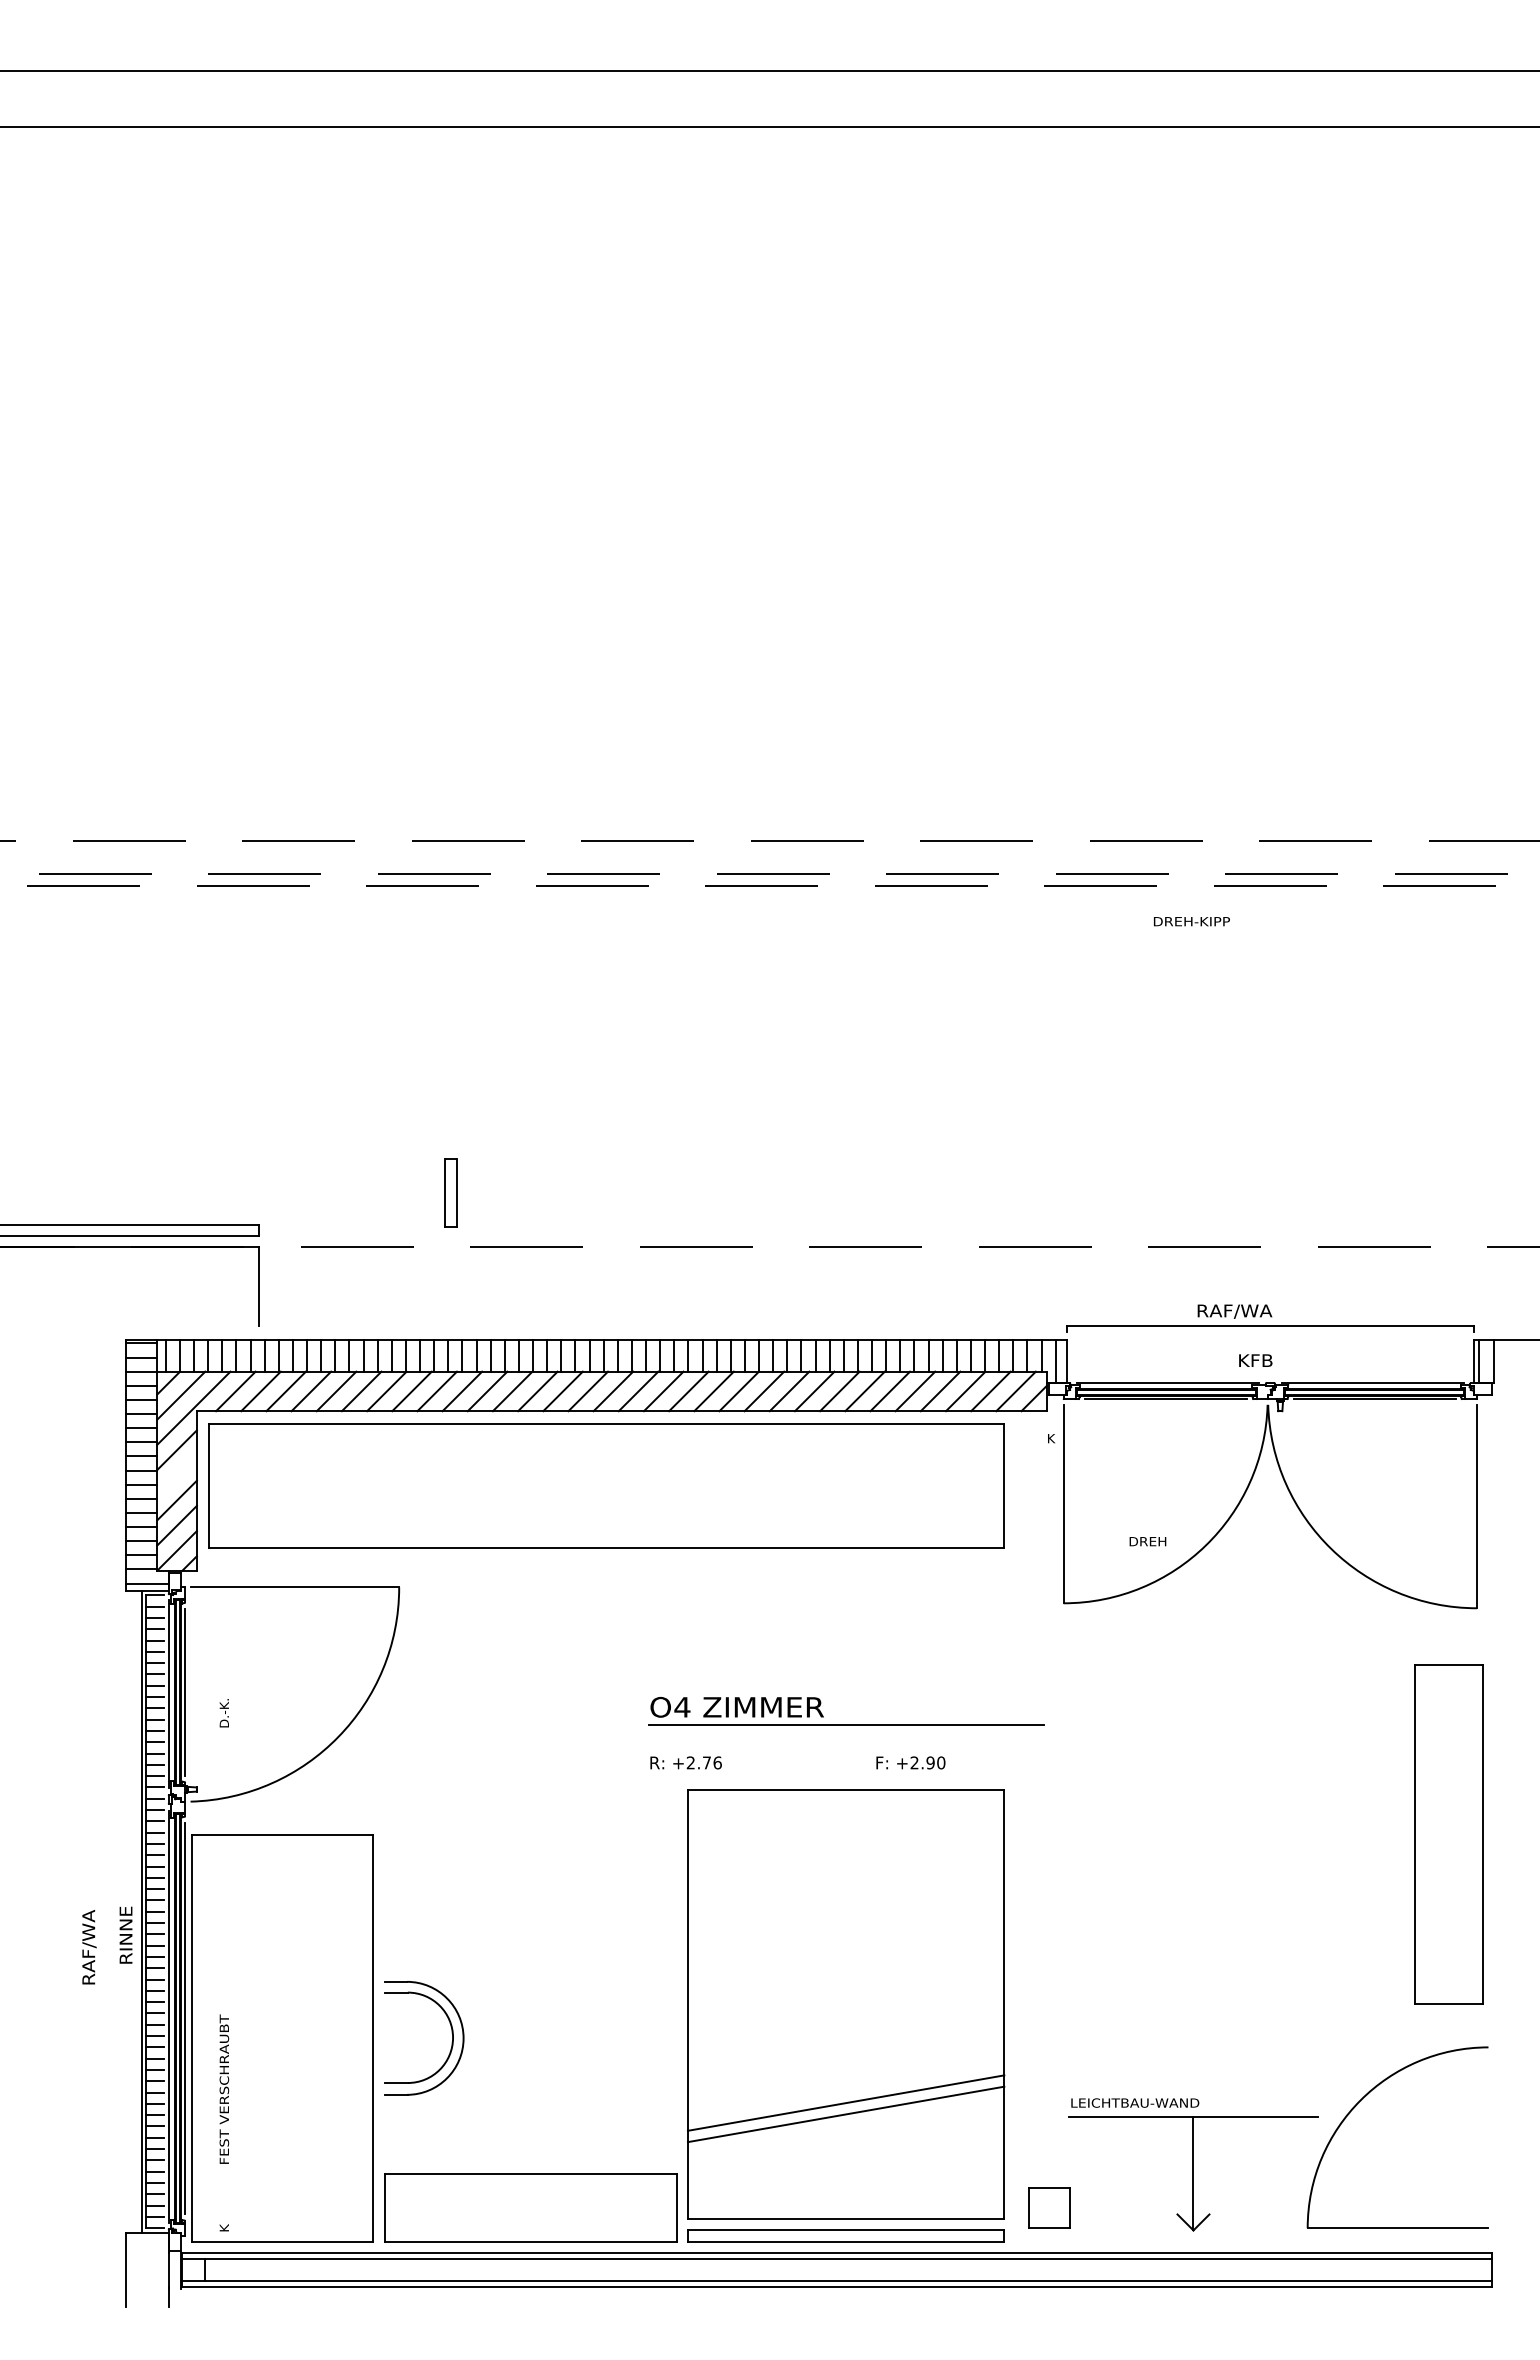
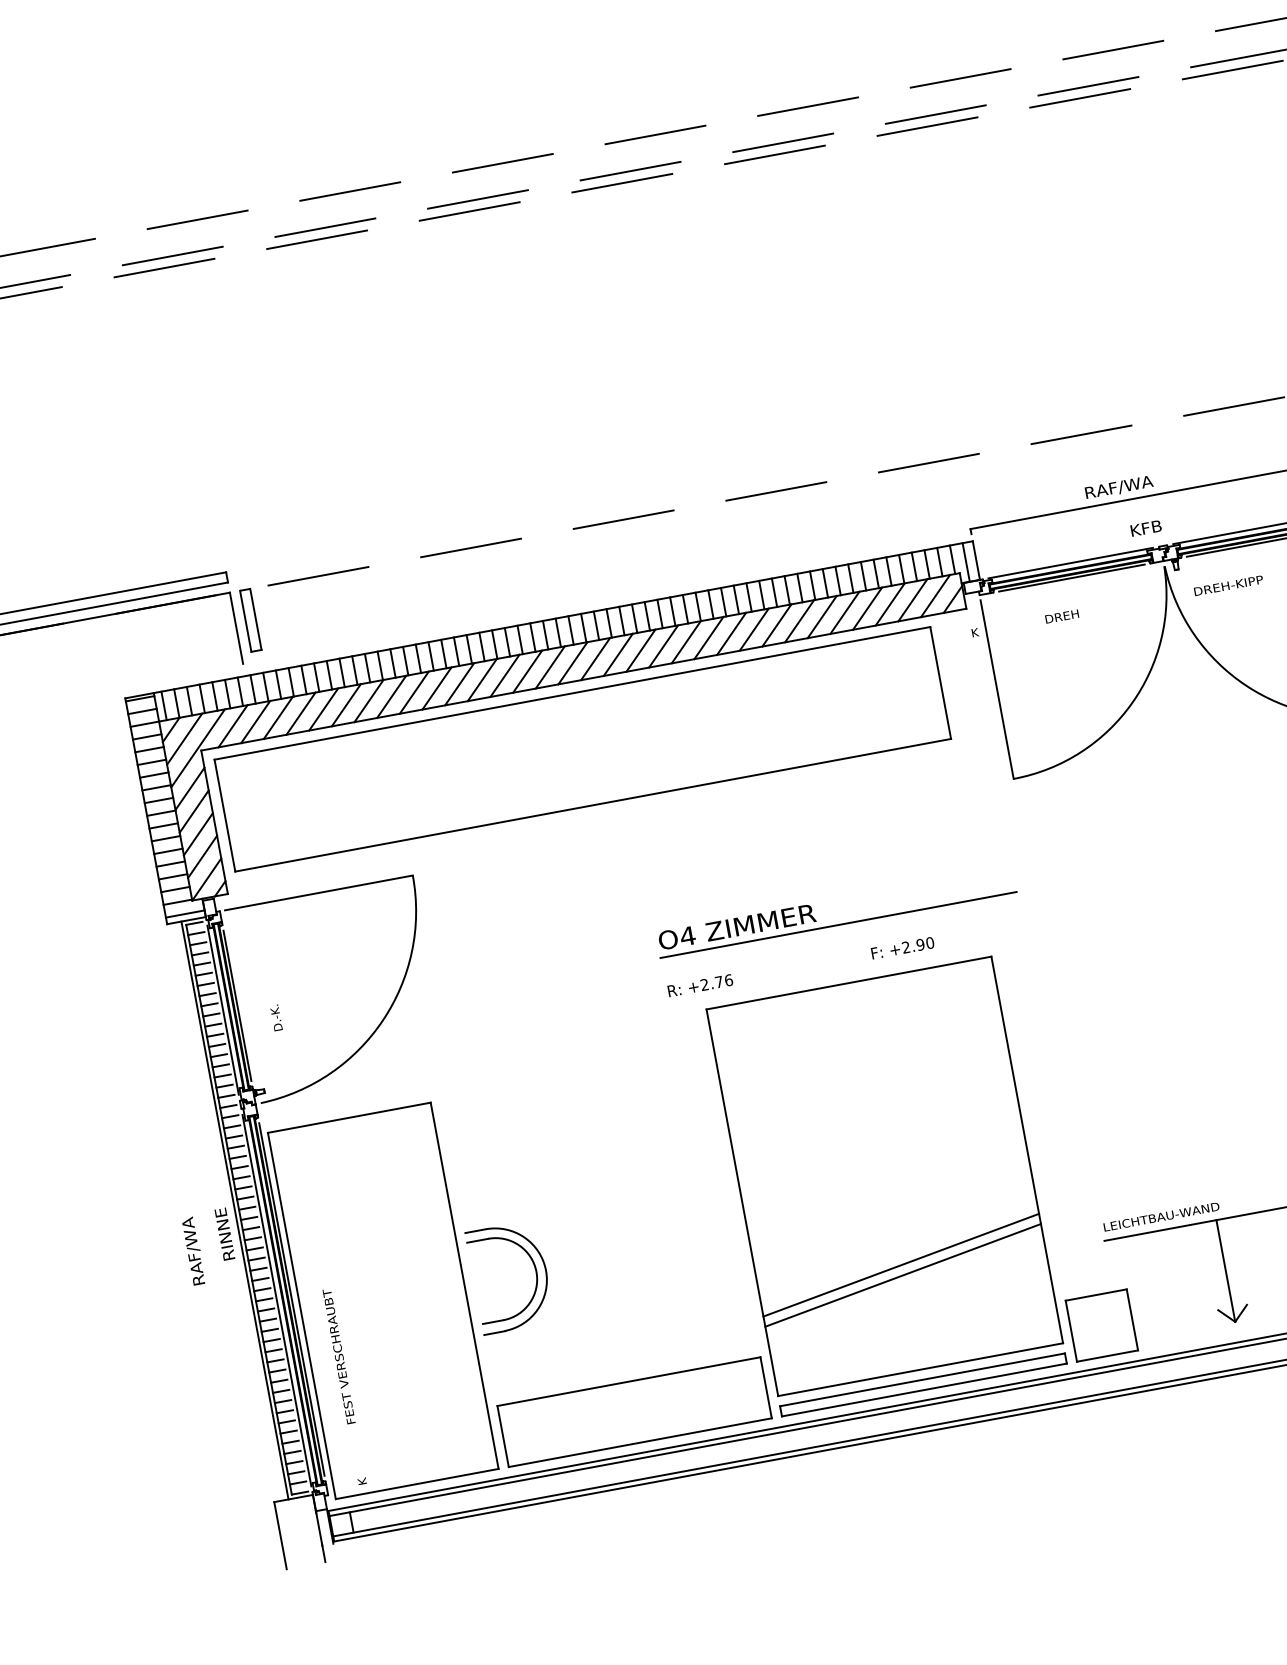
text: (1191, 921) -> (1228, 585), moved
part: (450, 1192) -> (250, 619), moved
line: (176, 1475) -> (193, 811), added
text: (1147, 1541) -> (1061, 616), moved
part: (1049, 2207) -> (1101, 1325), size x1.67

